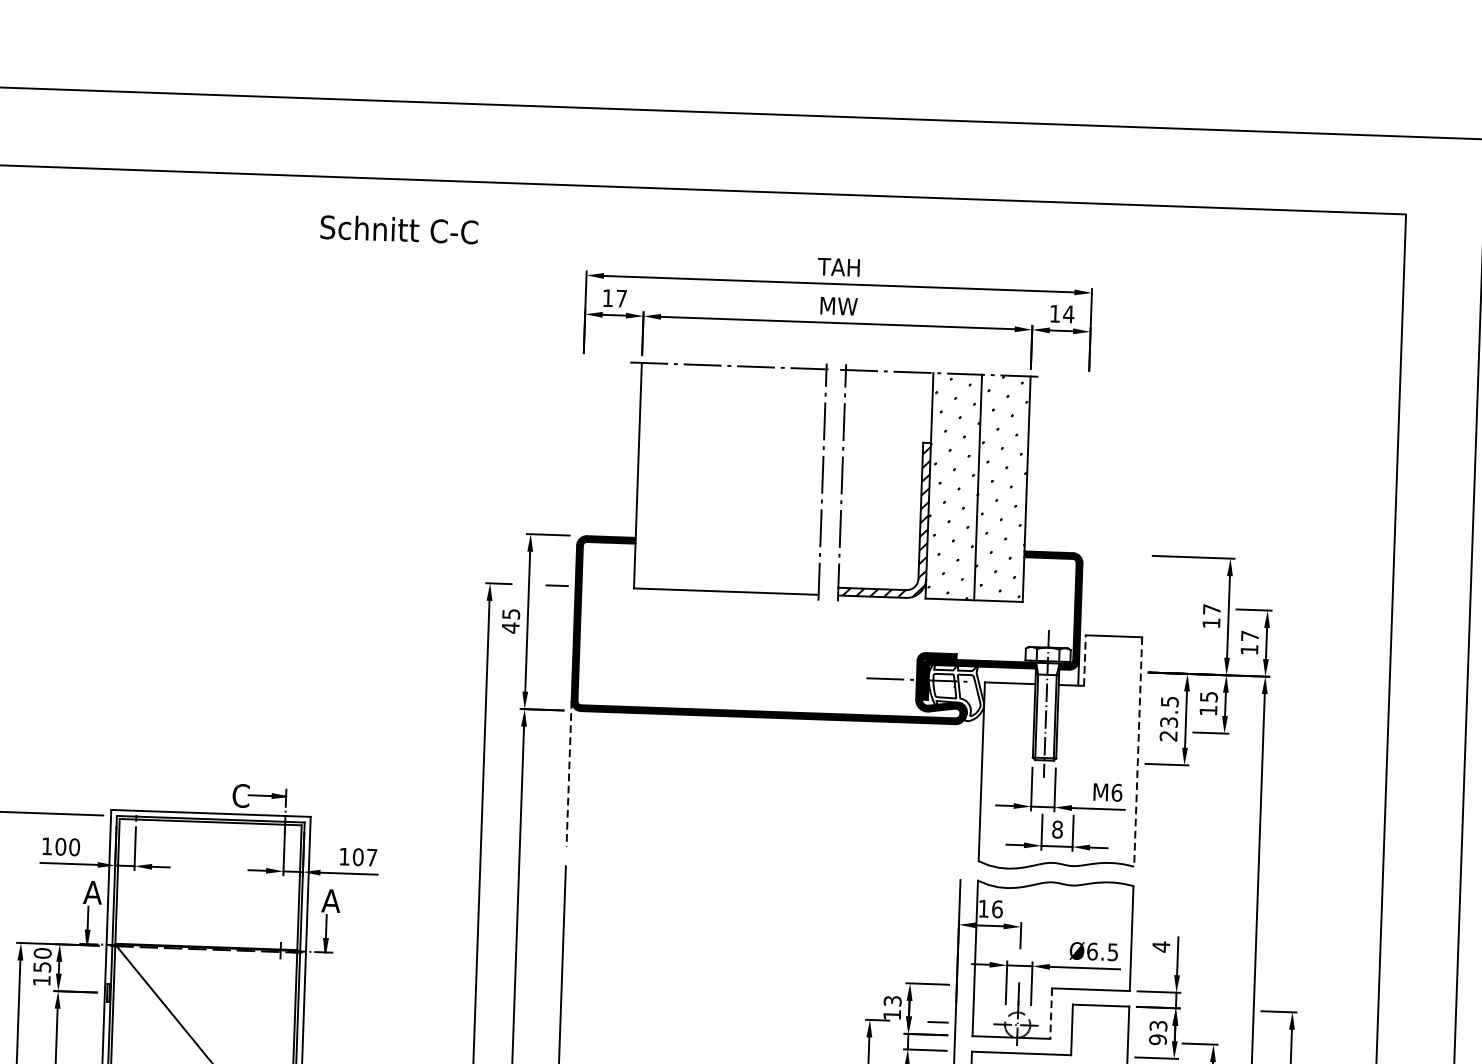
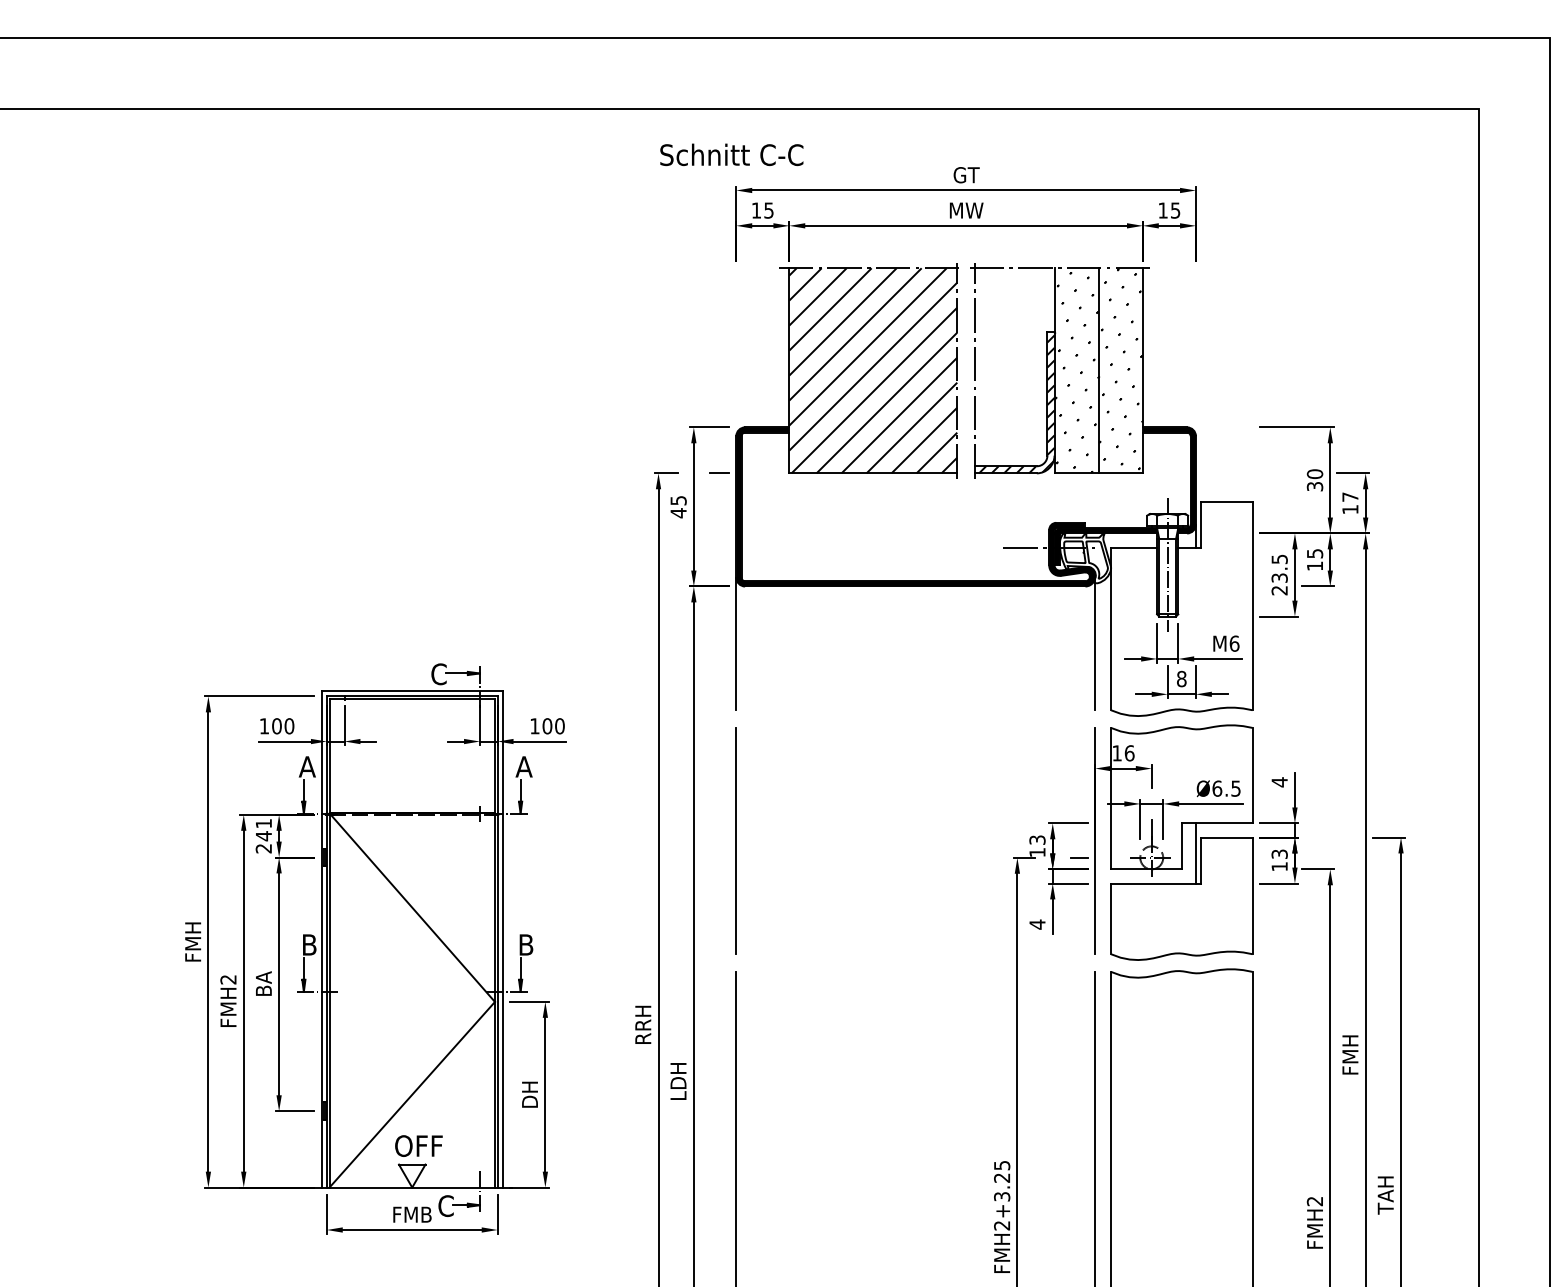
text: (399, 229) -> (731, 154), moved
text: (839, 267) -> (965, 175), TAH -> GT
text: (621, 298) -> (768, 210), 17 -> 15
text: (1068, 314) -> (1175, 210), 14 -> 15
hatch: (730, 478) -> (873, 370), added
text: (1211, 616) -> (1314, 480), 17 -> 30
line: (1085, 660) -> (1201, 524), dashed -> solid
line: (1138, 752) -> (1252, 606), dashed -> solid
line: (569, 774) -> (736, 644), dashed -> solid
line: (964, 787) -> (1095, 643), added
text: (371, 857) -> (559, 726), 107 -> 100
text: (41, 966) -> (263, 835), 150 -> 241
line: (1050, 1013) -> (1181, 846), dashed -> solid
line: (1065, 1021) -> (1195, 853), added
text: (1157, 1039) -> (1279, 866), 93 -> 13

